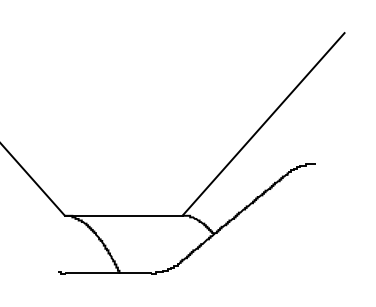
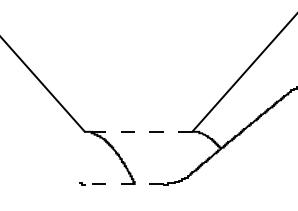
line: (123, 215) -> (138, 131), solid -> dashed
line: (108, 273) -> (124, 184), solid -> dashed

